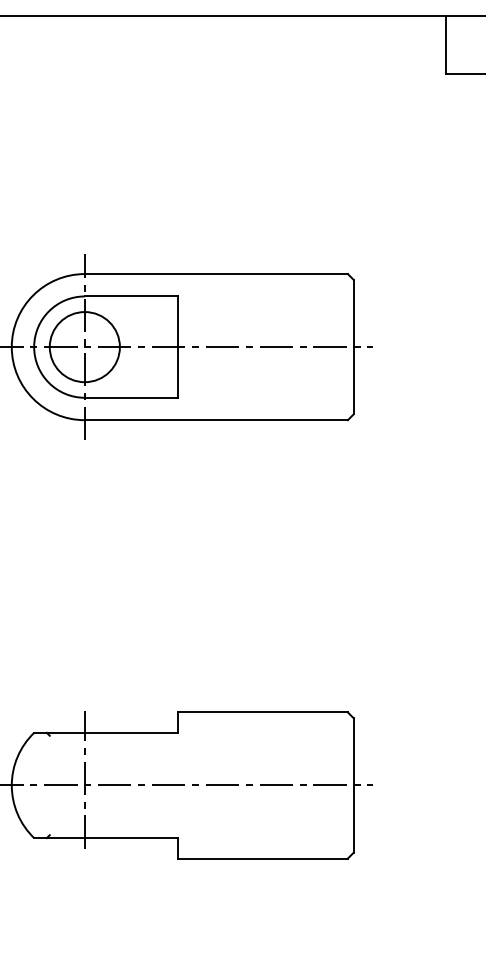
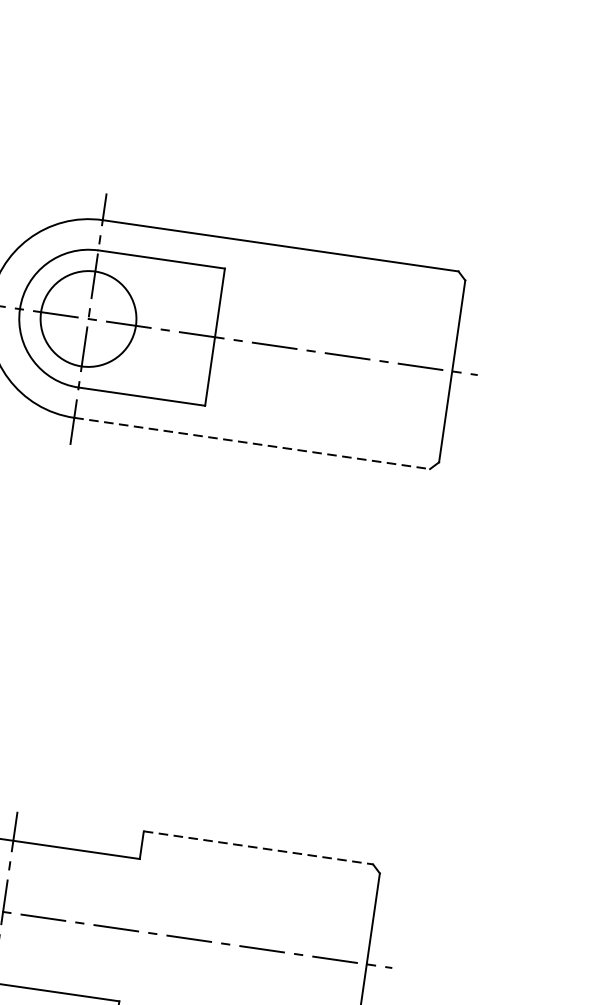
line: (216, 420) -> (252, 443), solid -> dashed
line: (263, 712) -> (258, 848), solid -> dashed

